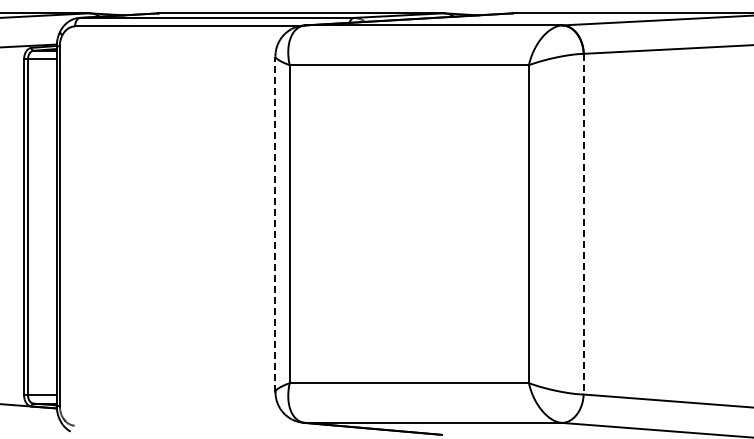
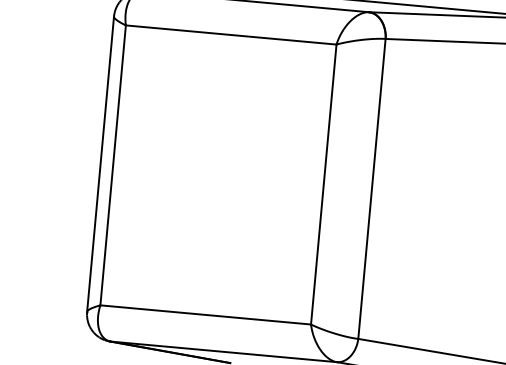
line: (275, 224) -> (100, 164), dashed -> solid
line: (583, 224) -> (371, 189), dashed -> solid

